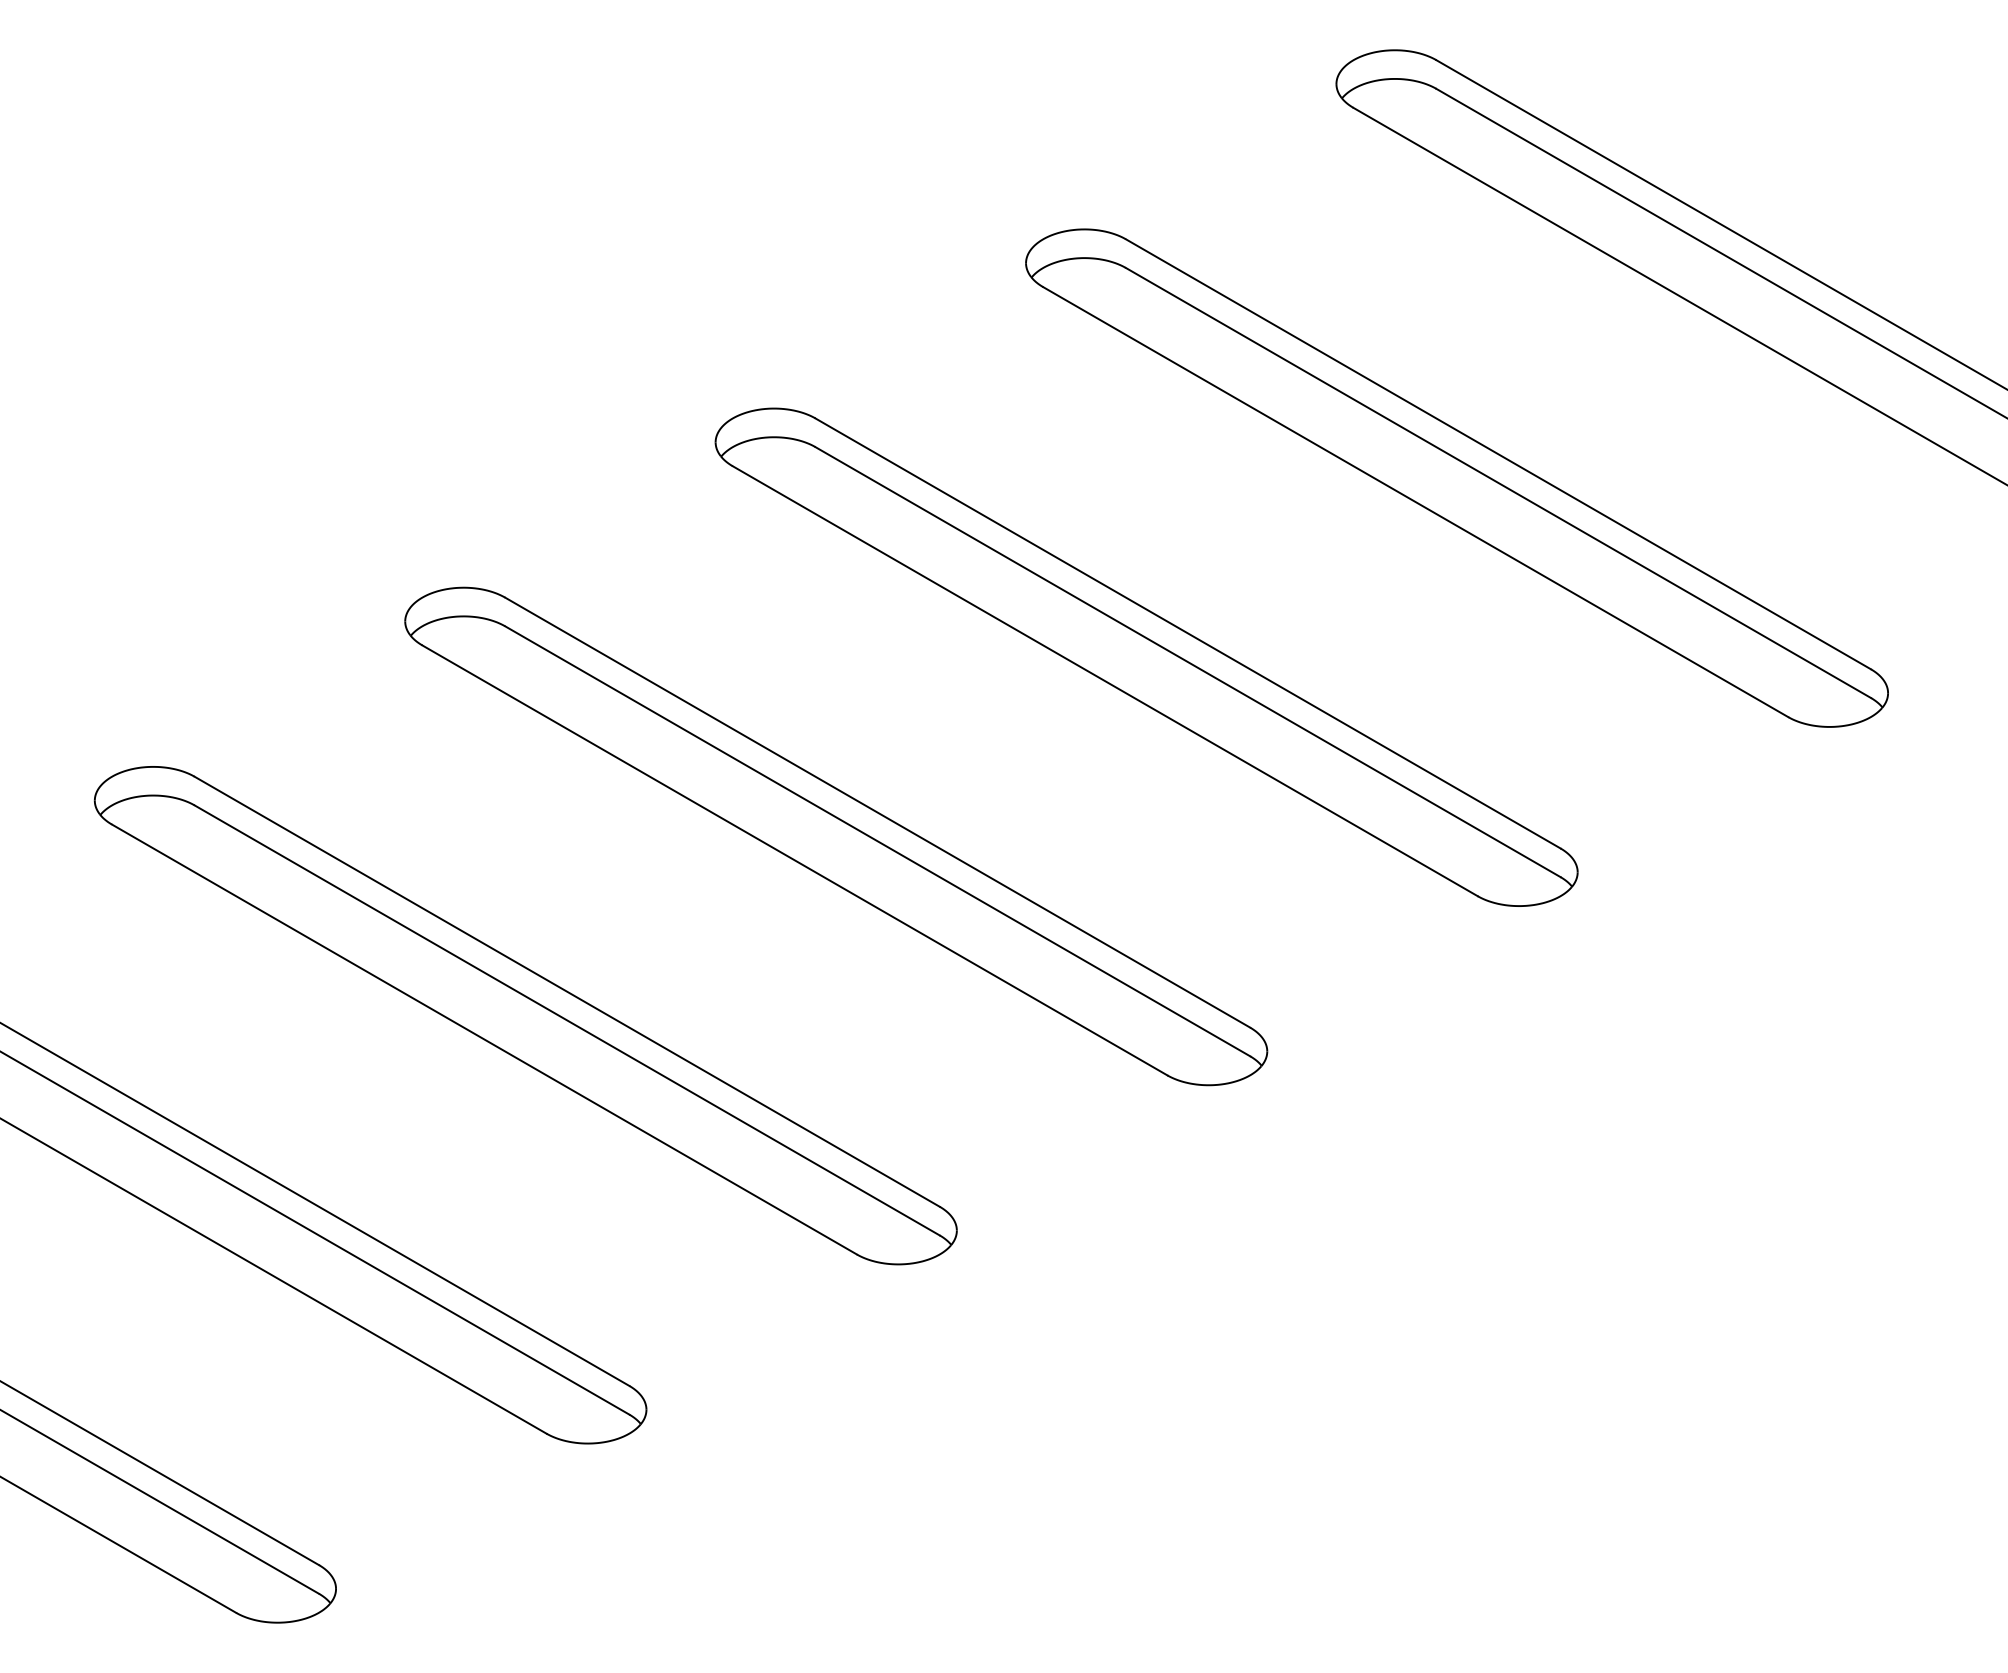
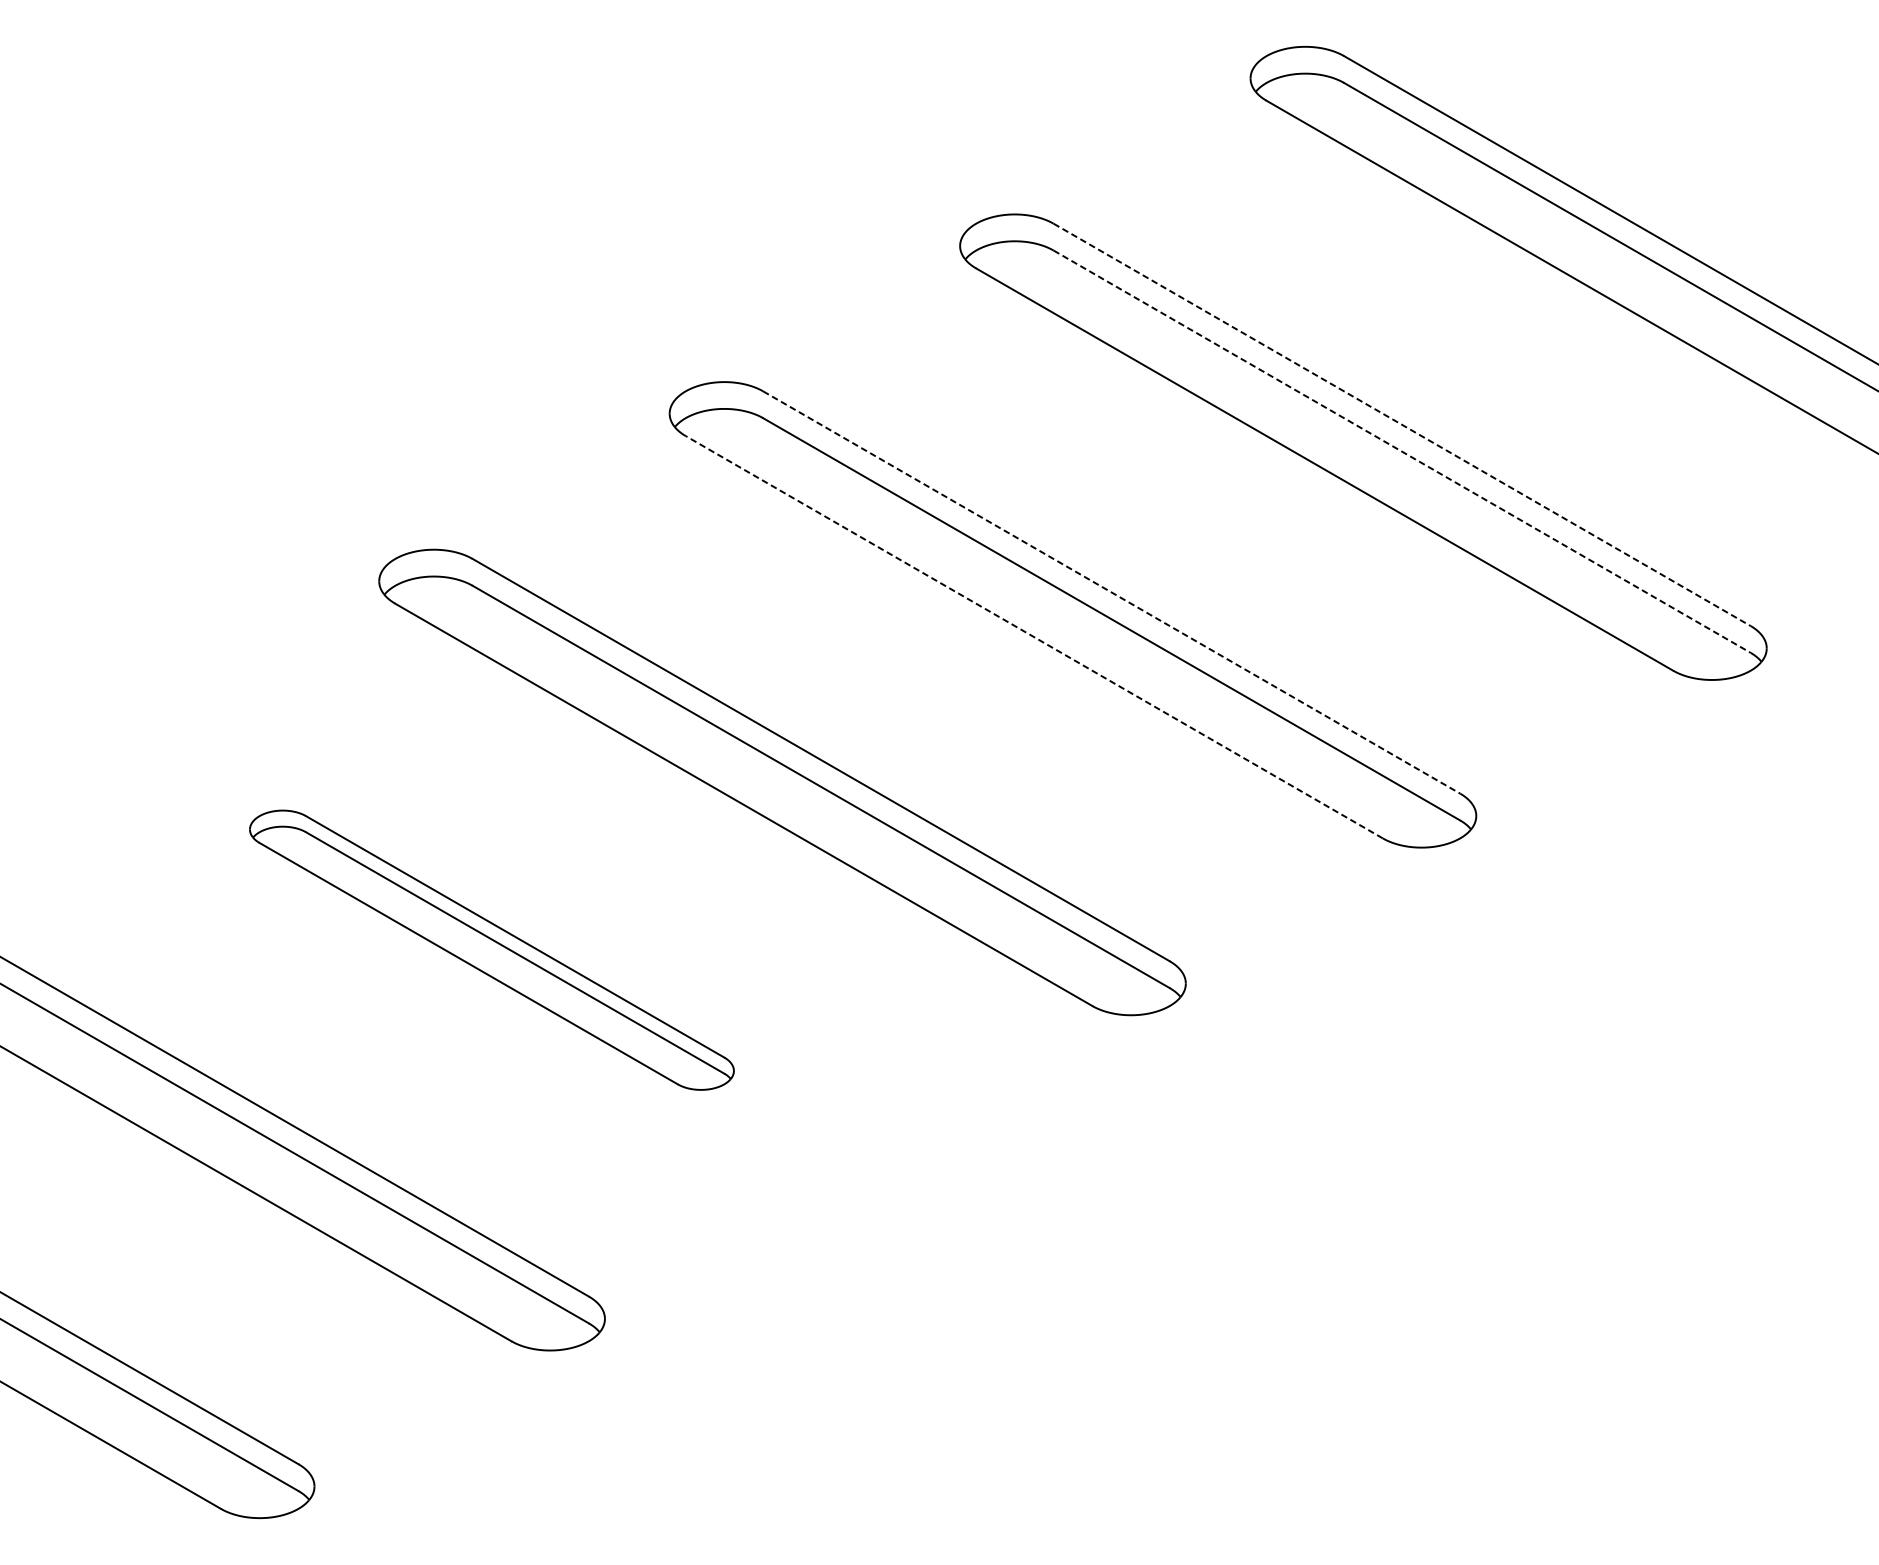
line: (1498, 454) -> (1402, 425), solid -> dashed
line: (1498, 483) -> (1402, 452), solid -> dashed
line: (1188, 633) -> (1112, 592), solid -> dashed
line: (1104, 680) -> (1033, 636), solid -> dashed
part: (525, 1015) -> (491, 949), size x0.6

